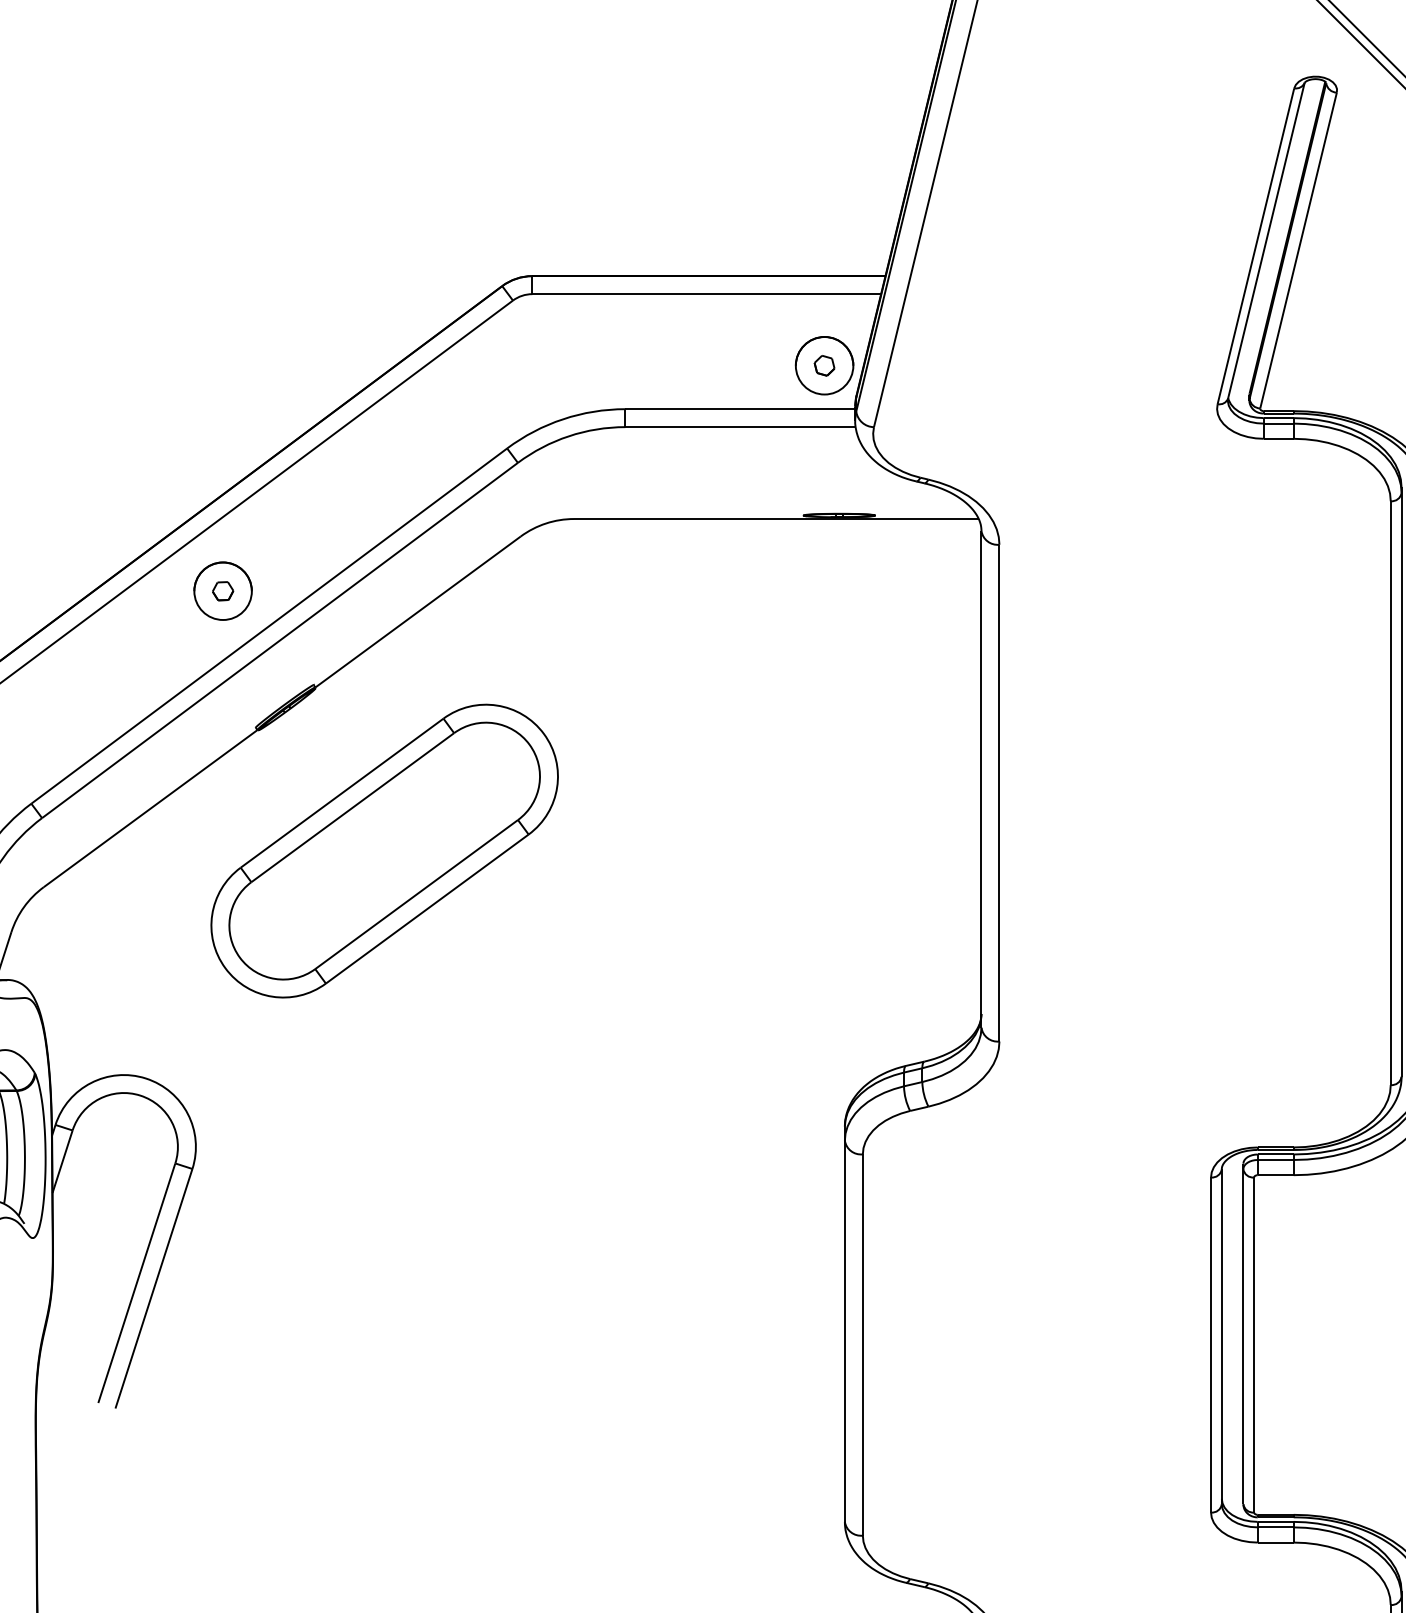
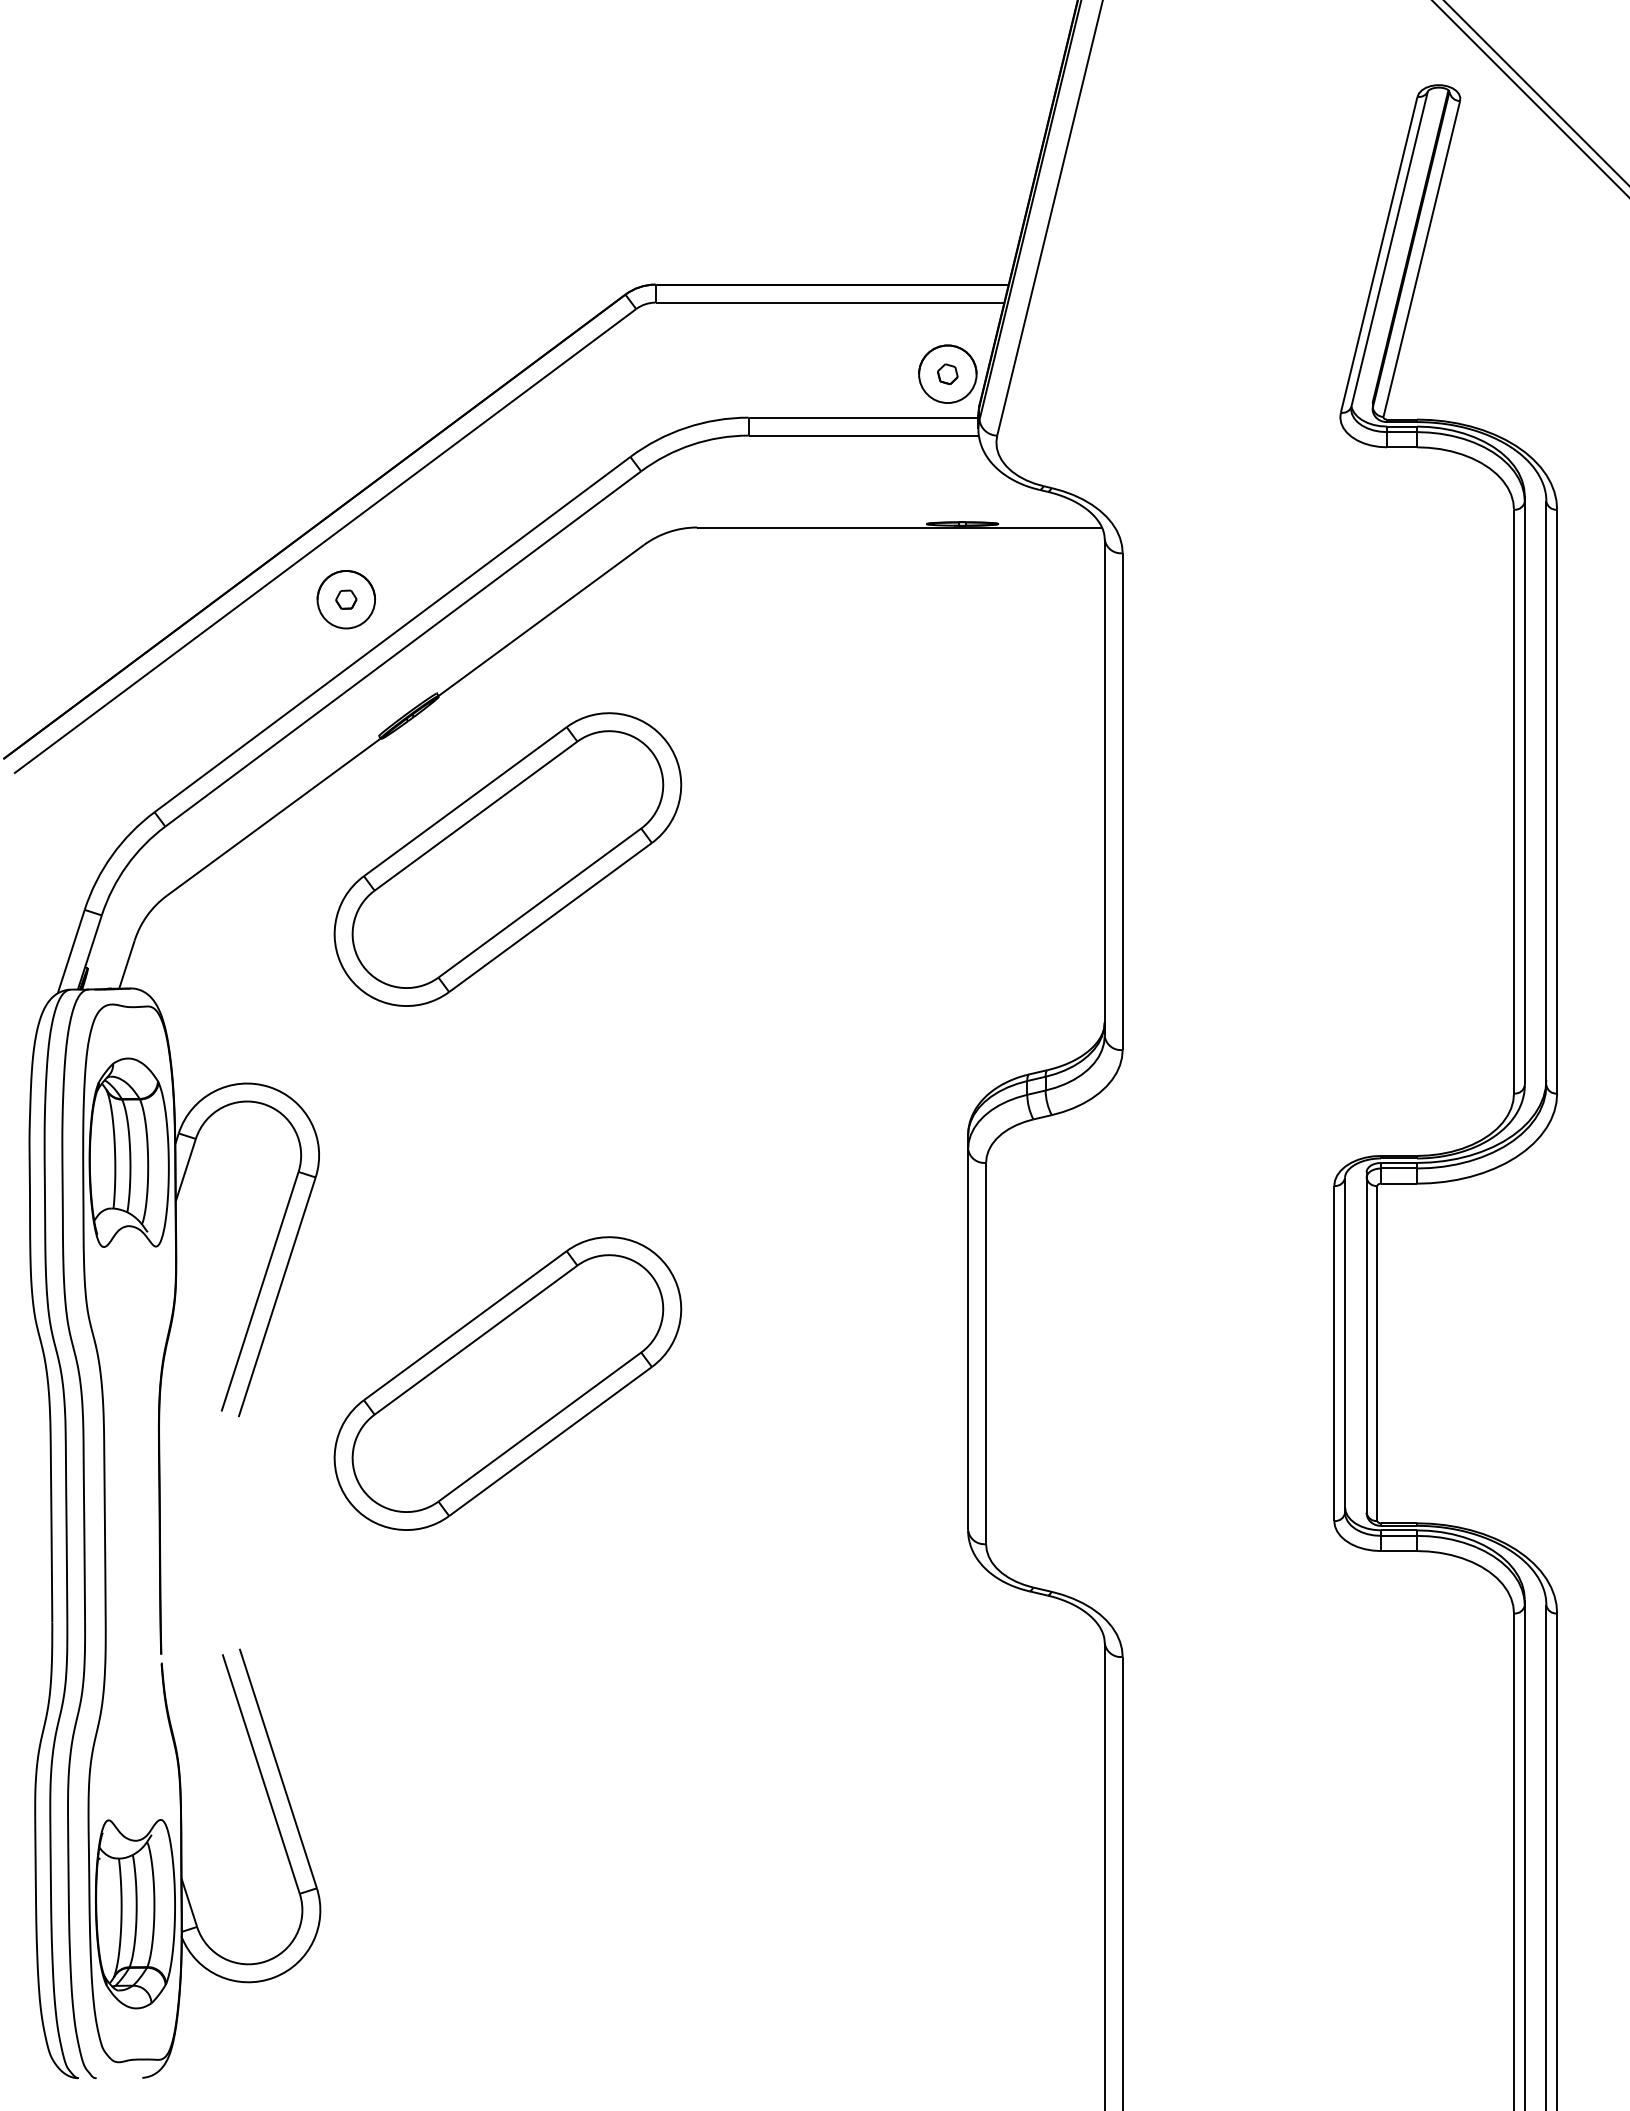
part: (384, 1375) -> (507, 1383), added

